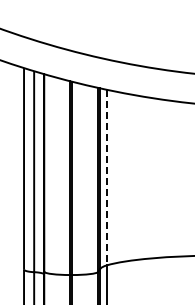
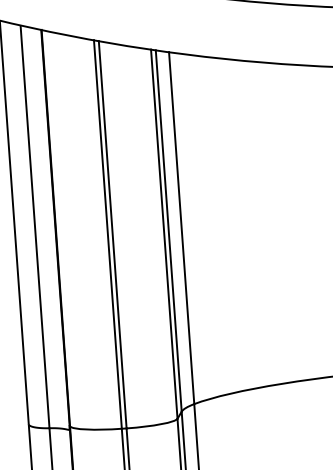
line: (106, 177) -> (180, 228), dashed -> solid

